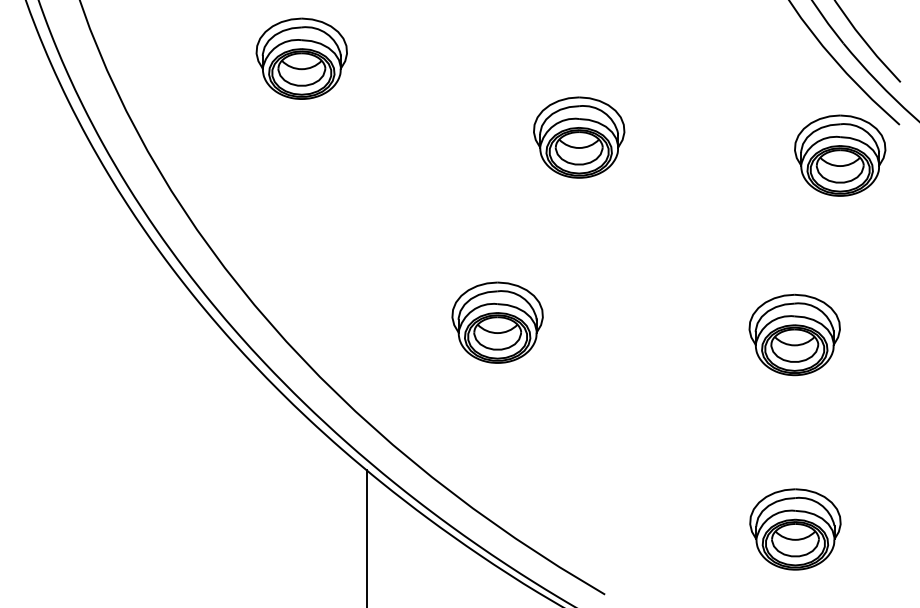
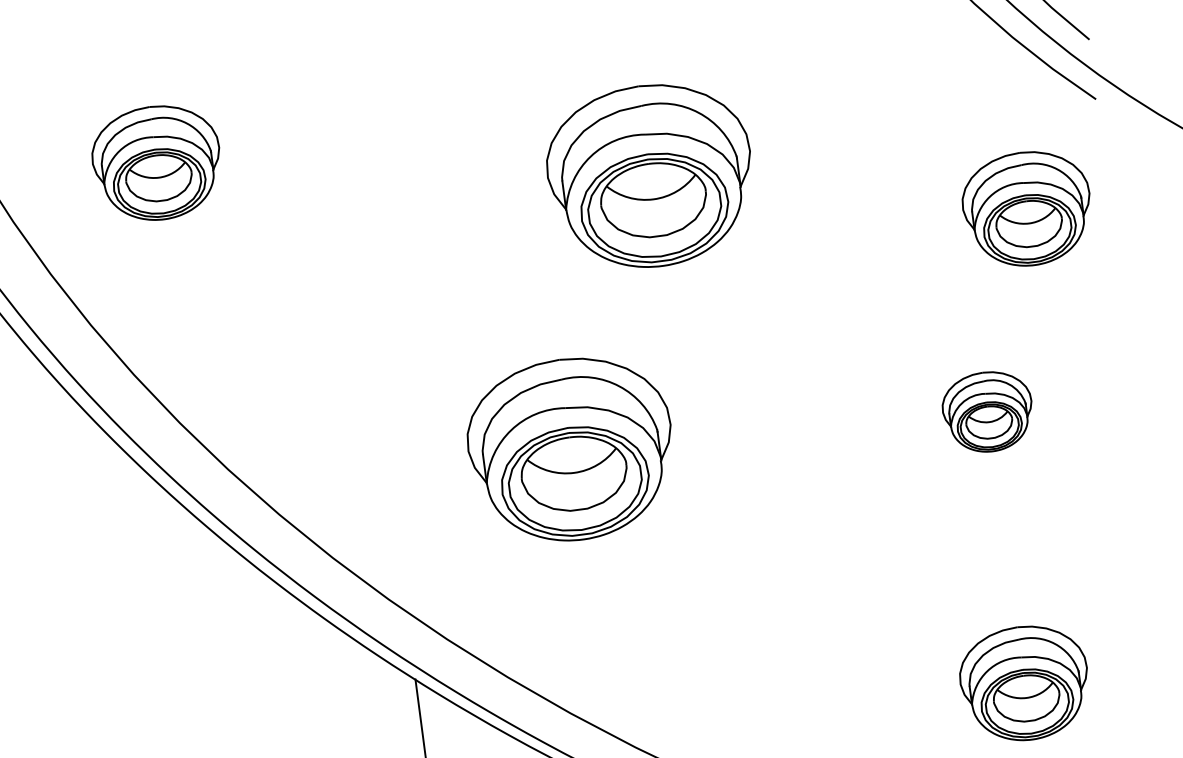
part: (301, 58) -> (156, 162), moved
part: (579, 137) -> (651, 175), size x1.6
part: (840, 155) -> (1027, 208), moved
part: (497, 322) -> (570, 449), size x1.6
part: (794, 334) -> (987, 411), size x0.7

